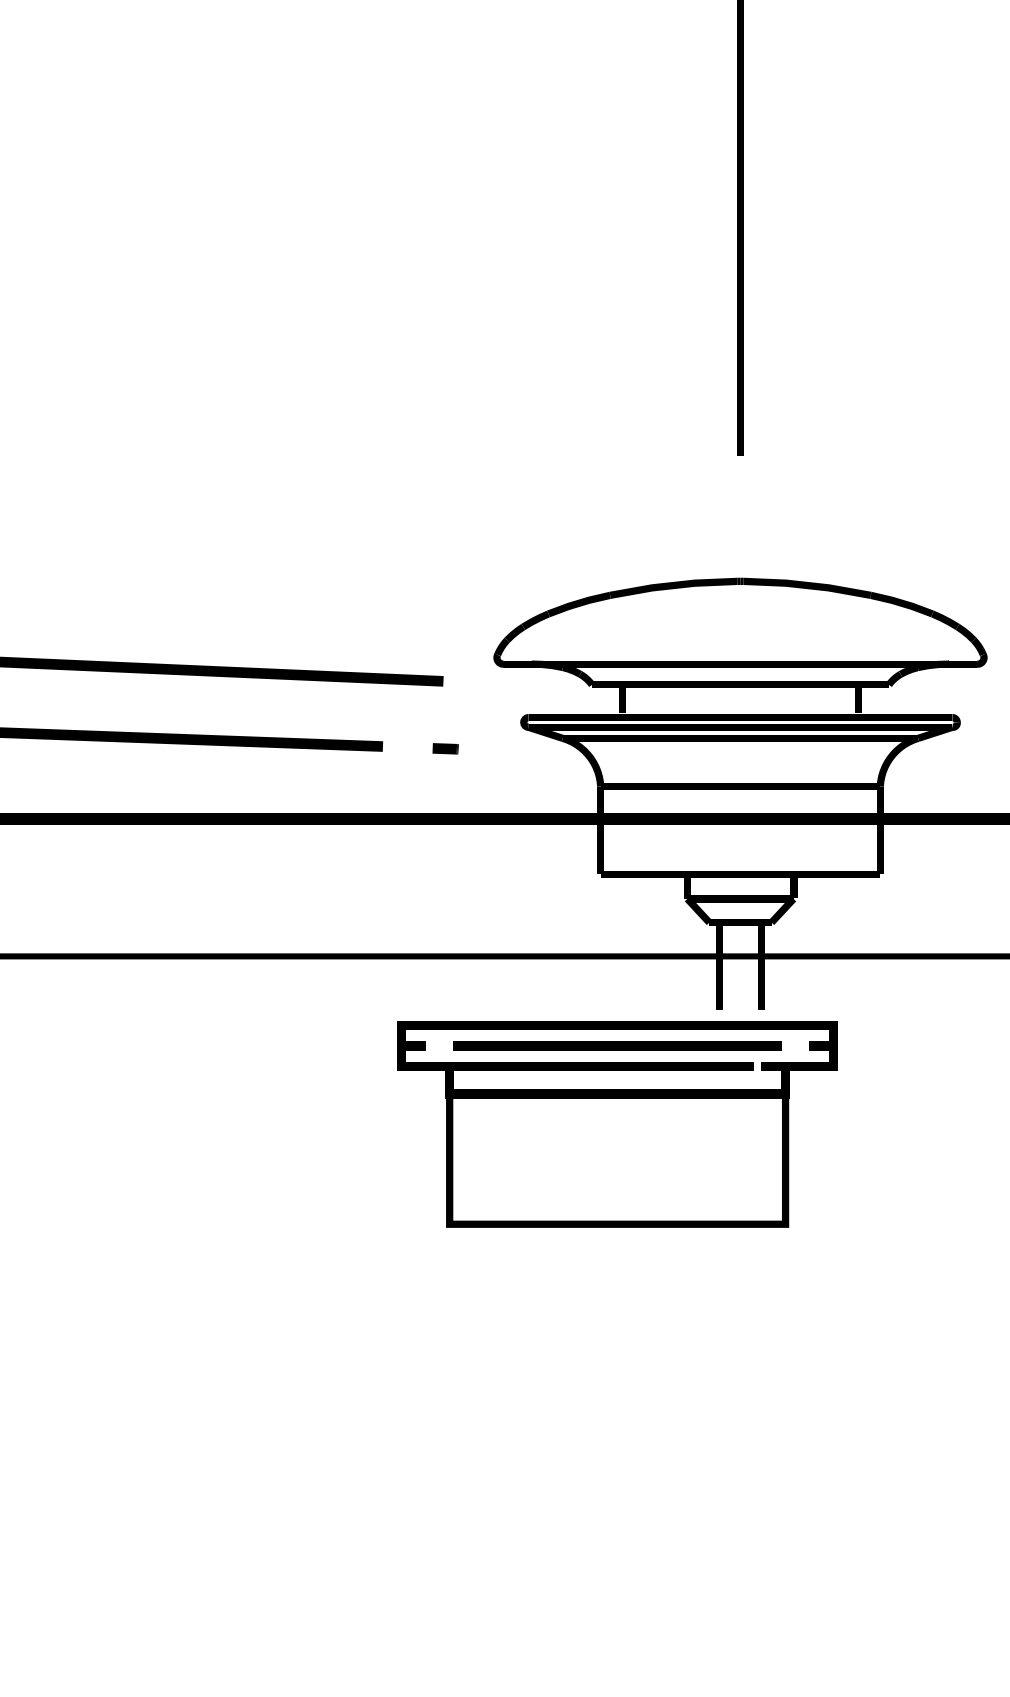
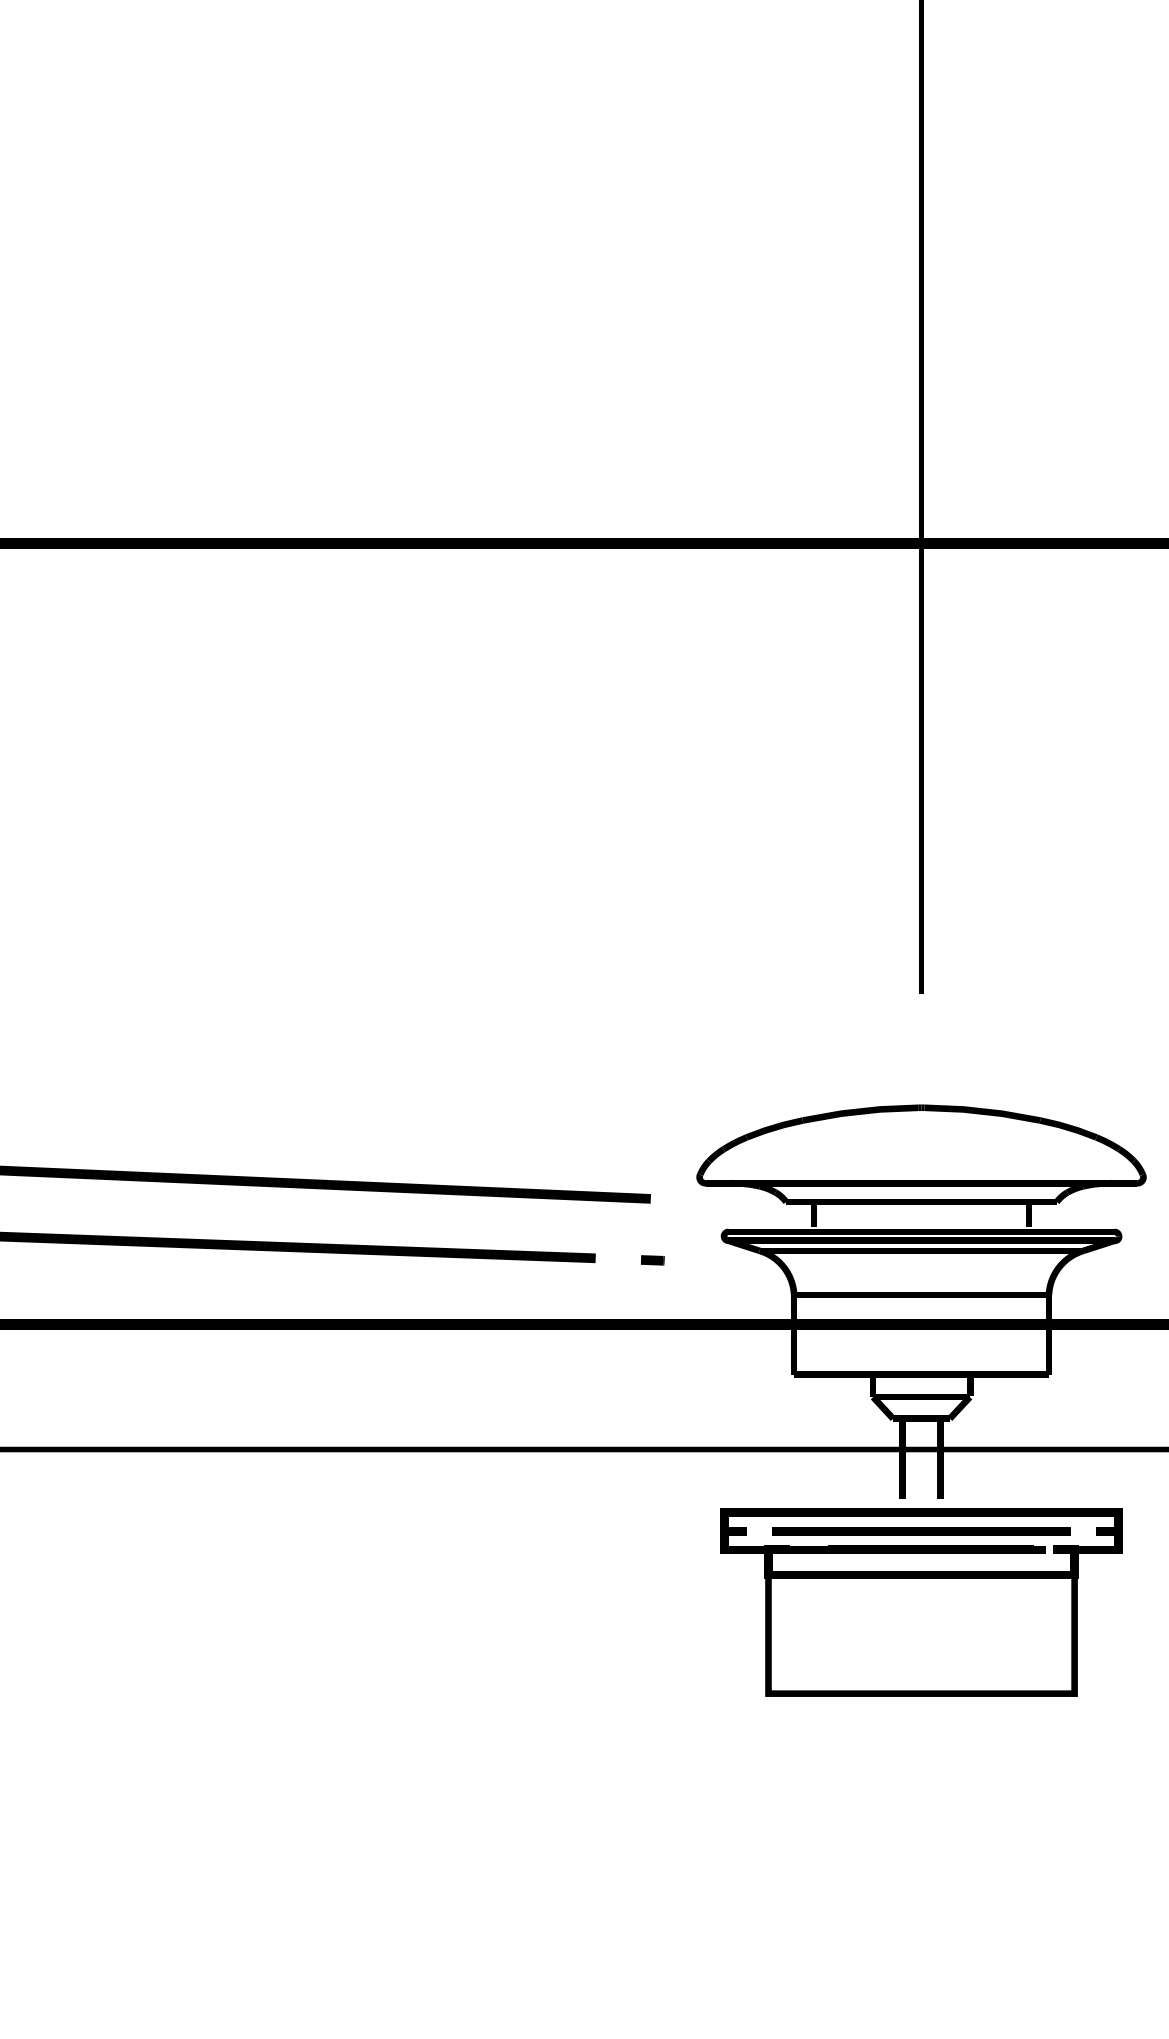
part: (617, 1124) -> (921, 1602), moved

